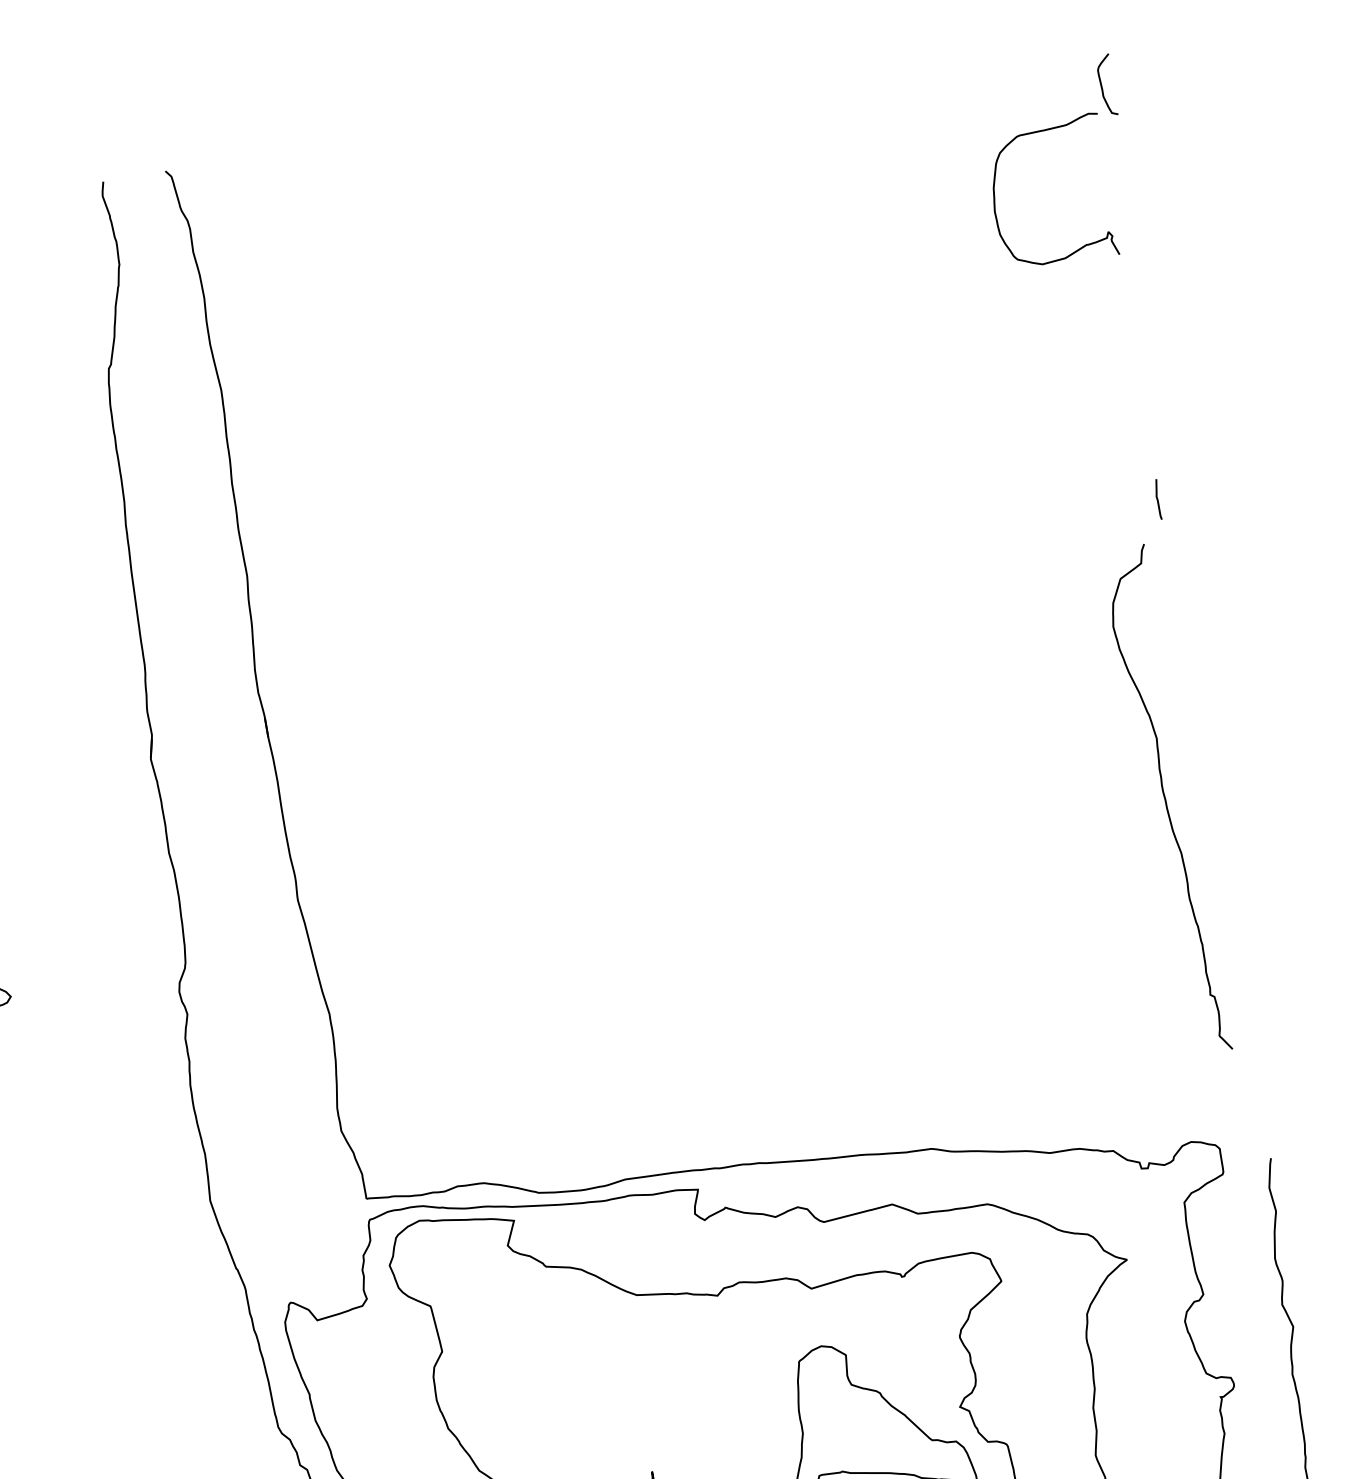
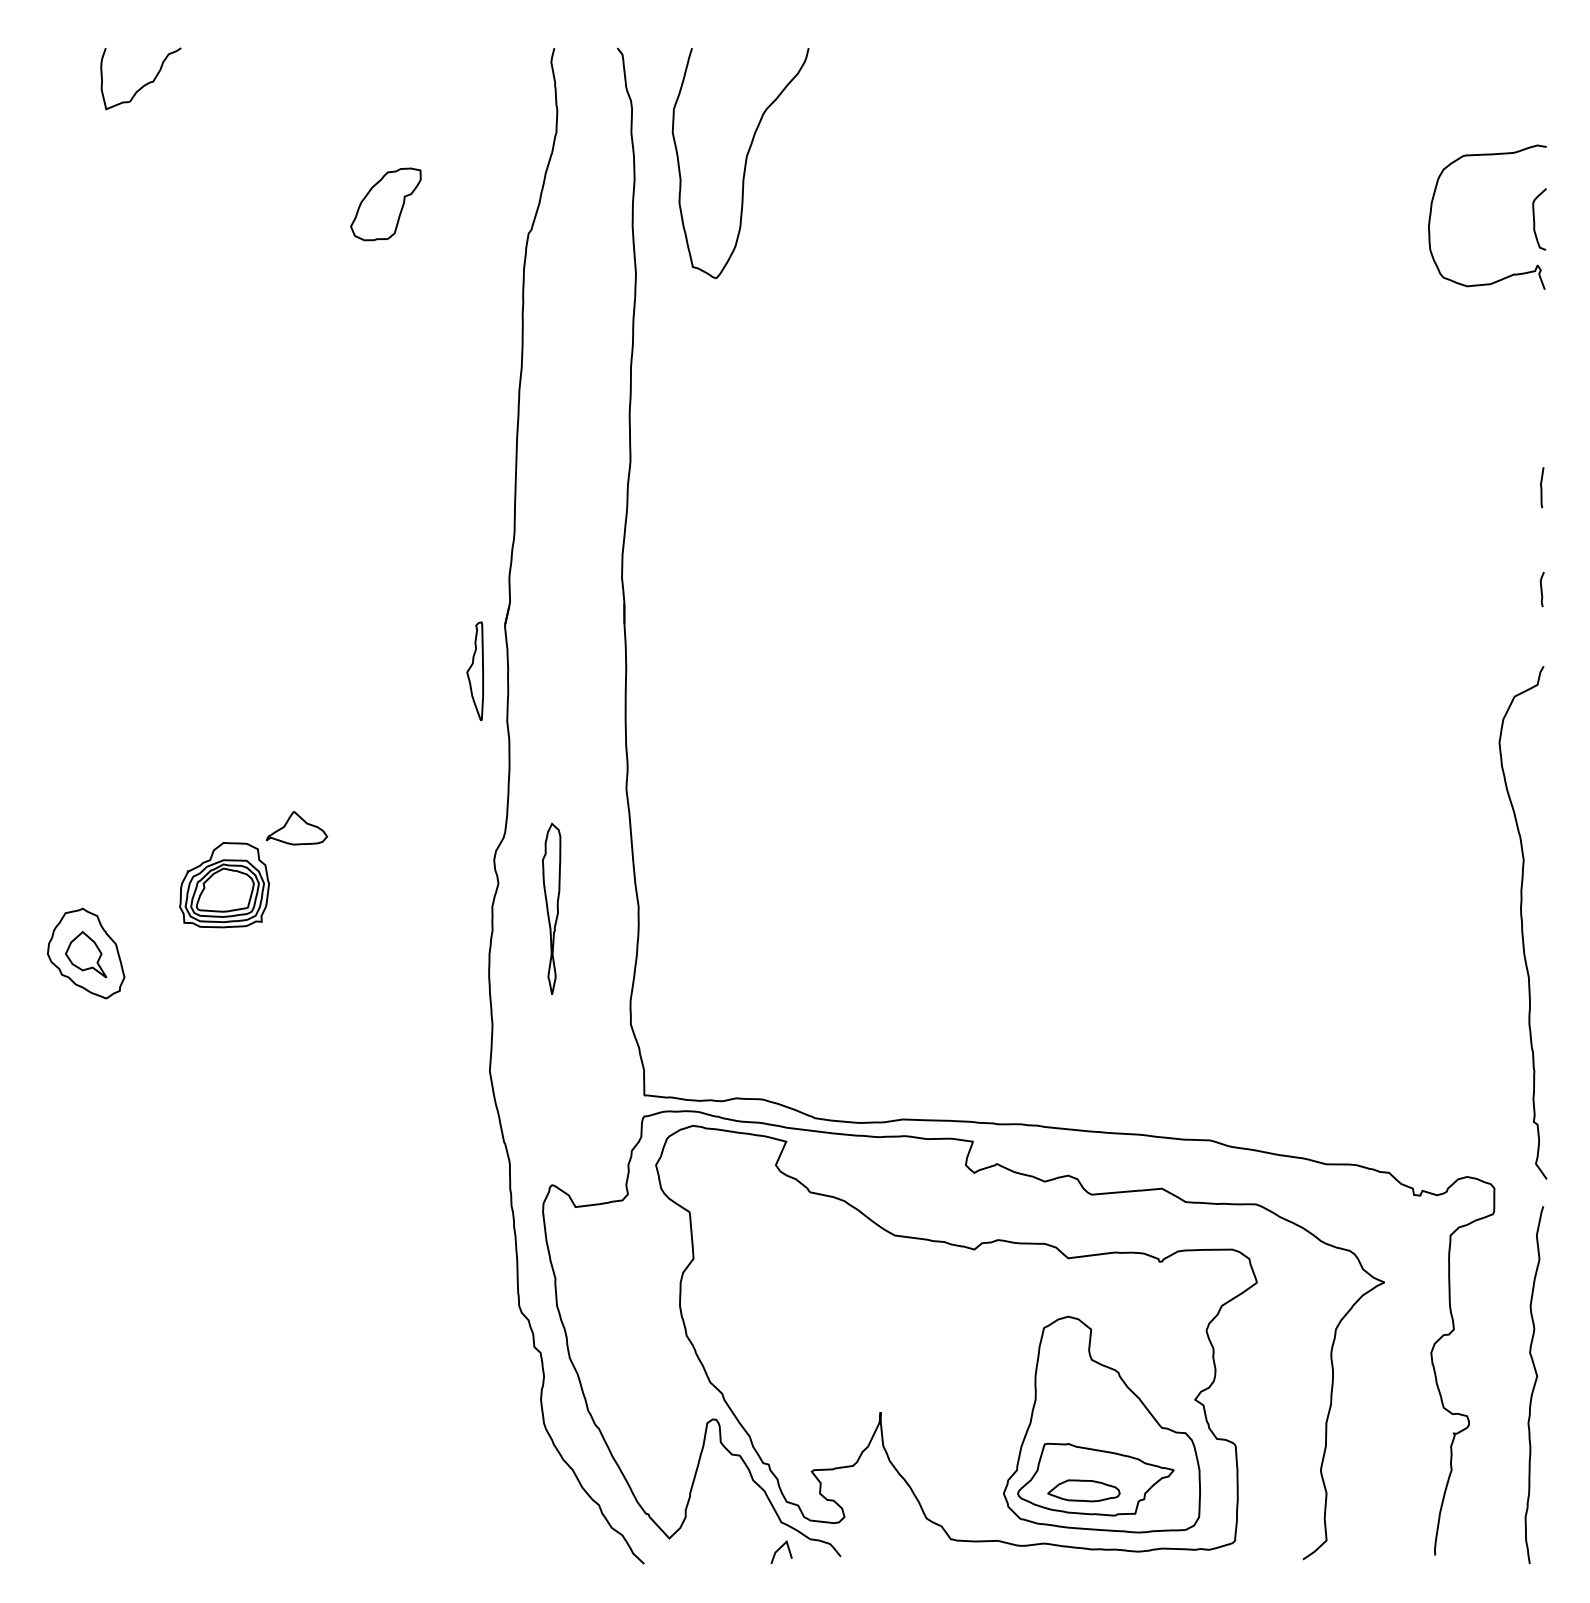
curve: (1101, 86) -> (1534, 219), moved
part: (305, 264) -> (740, 163), added
curve: (1158, 499) -> (1542, 487), moved
curve: (1166, 550) -> (1541, 589), added
curve: (1165, 800) -> (1522, 922), moved
part: (129, 809) -> (475, 671), added
part: (243, 1030) -> (551, 908), added

